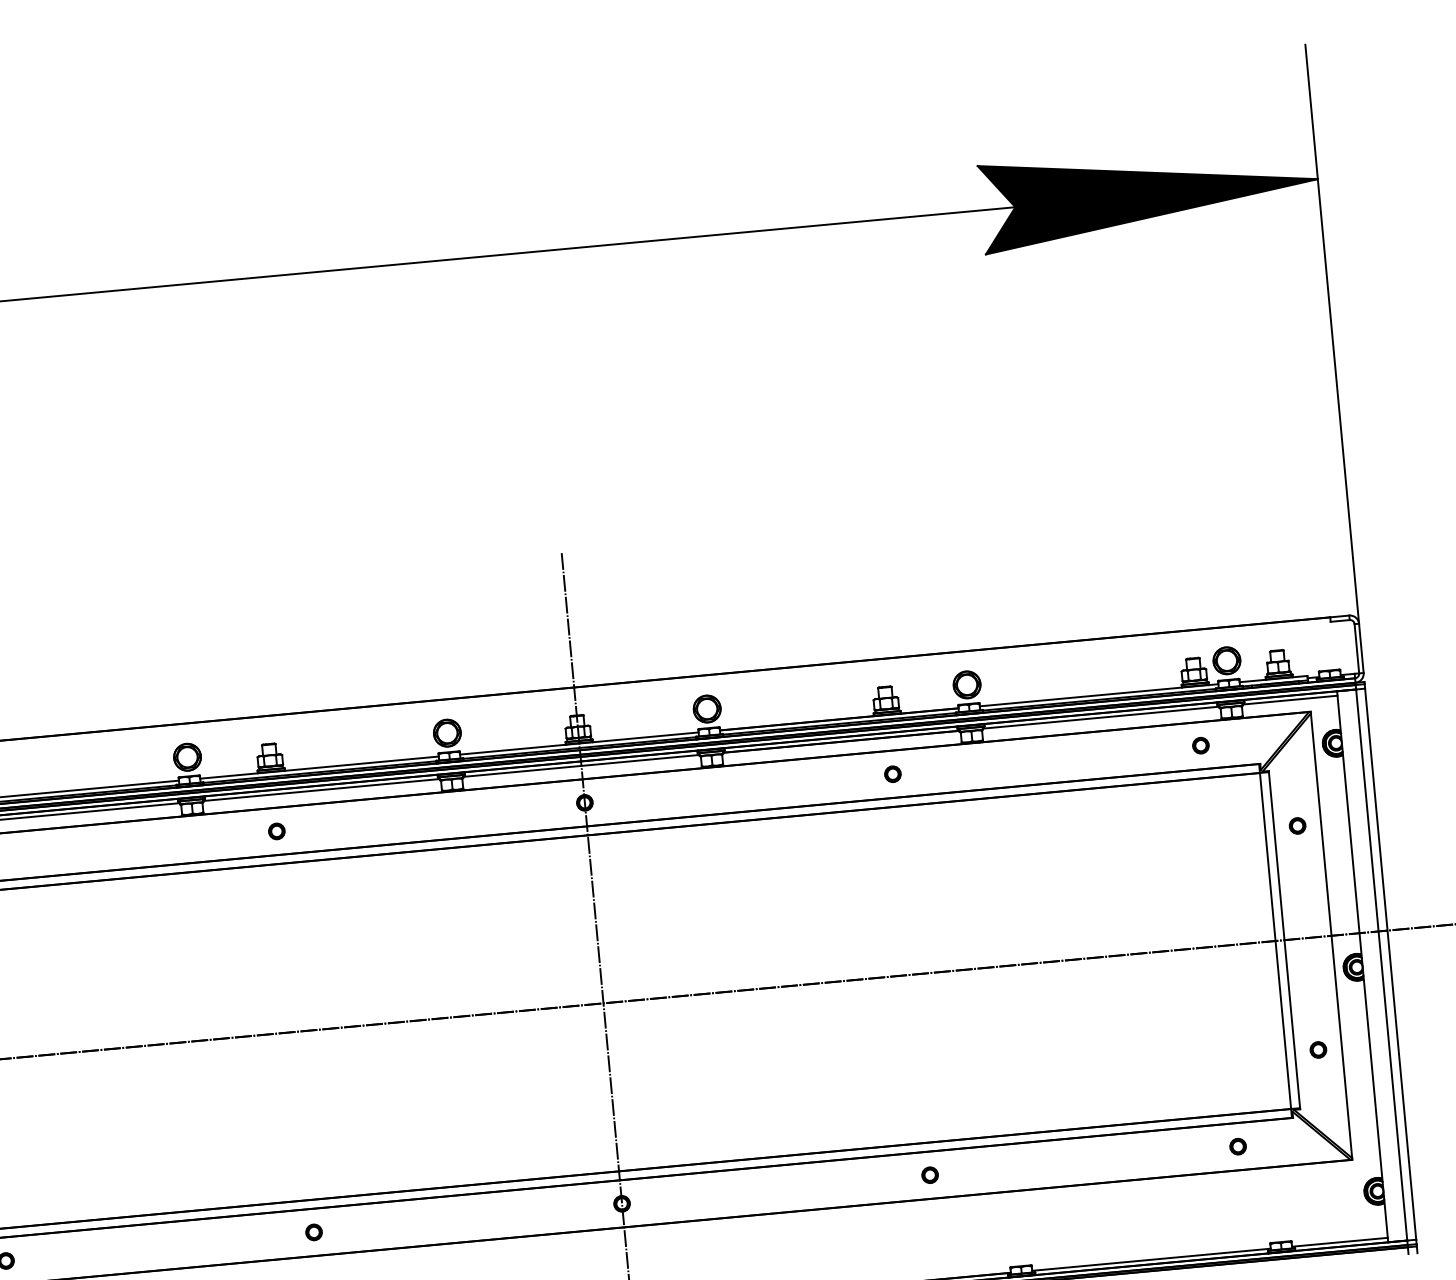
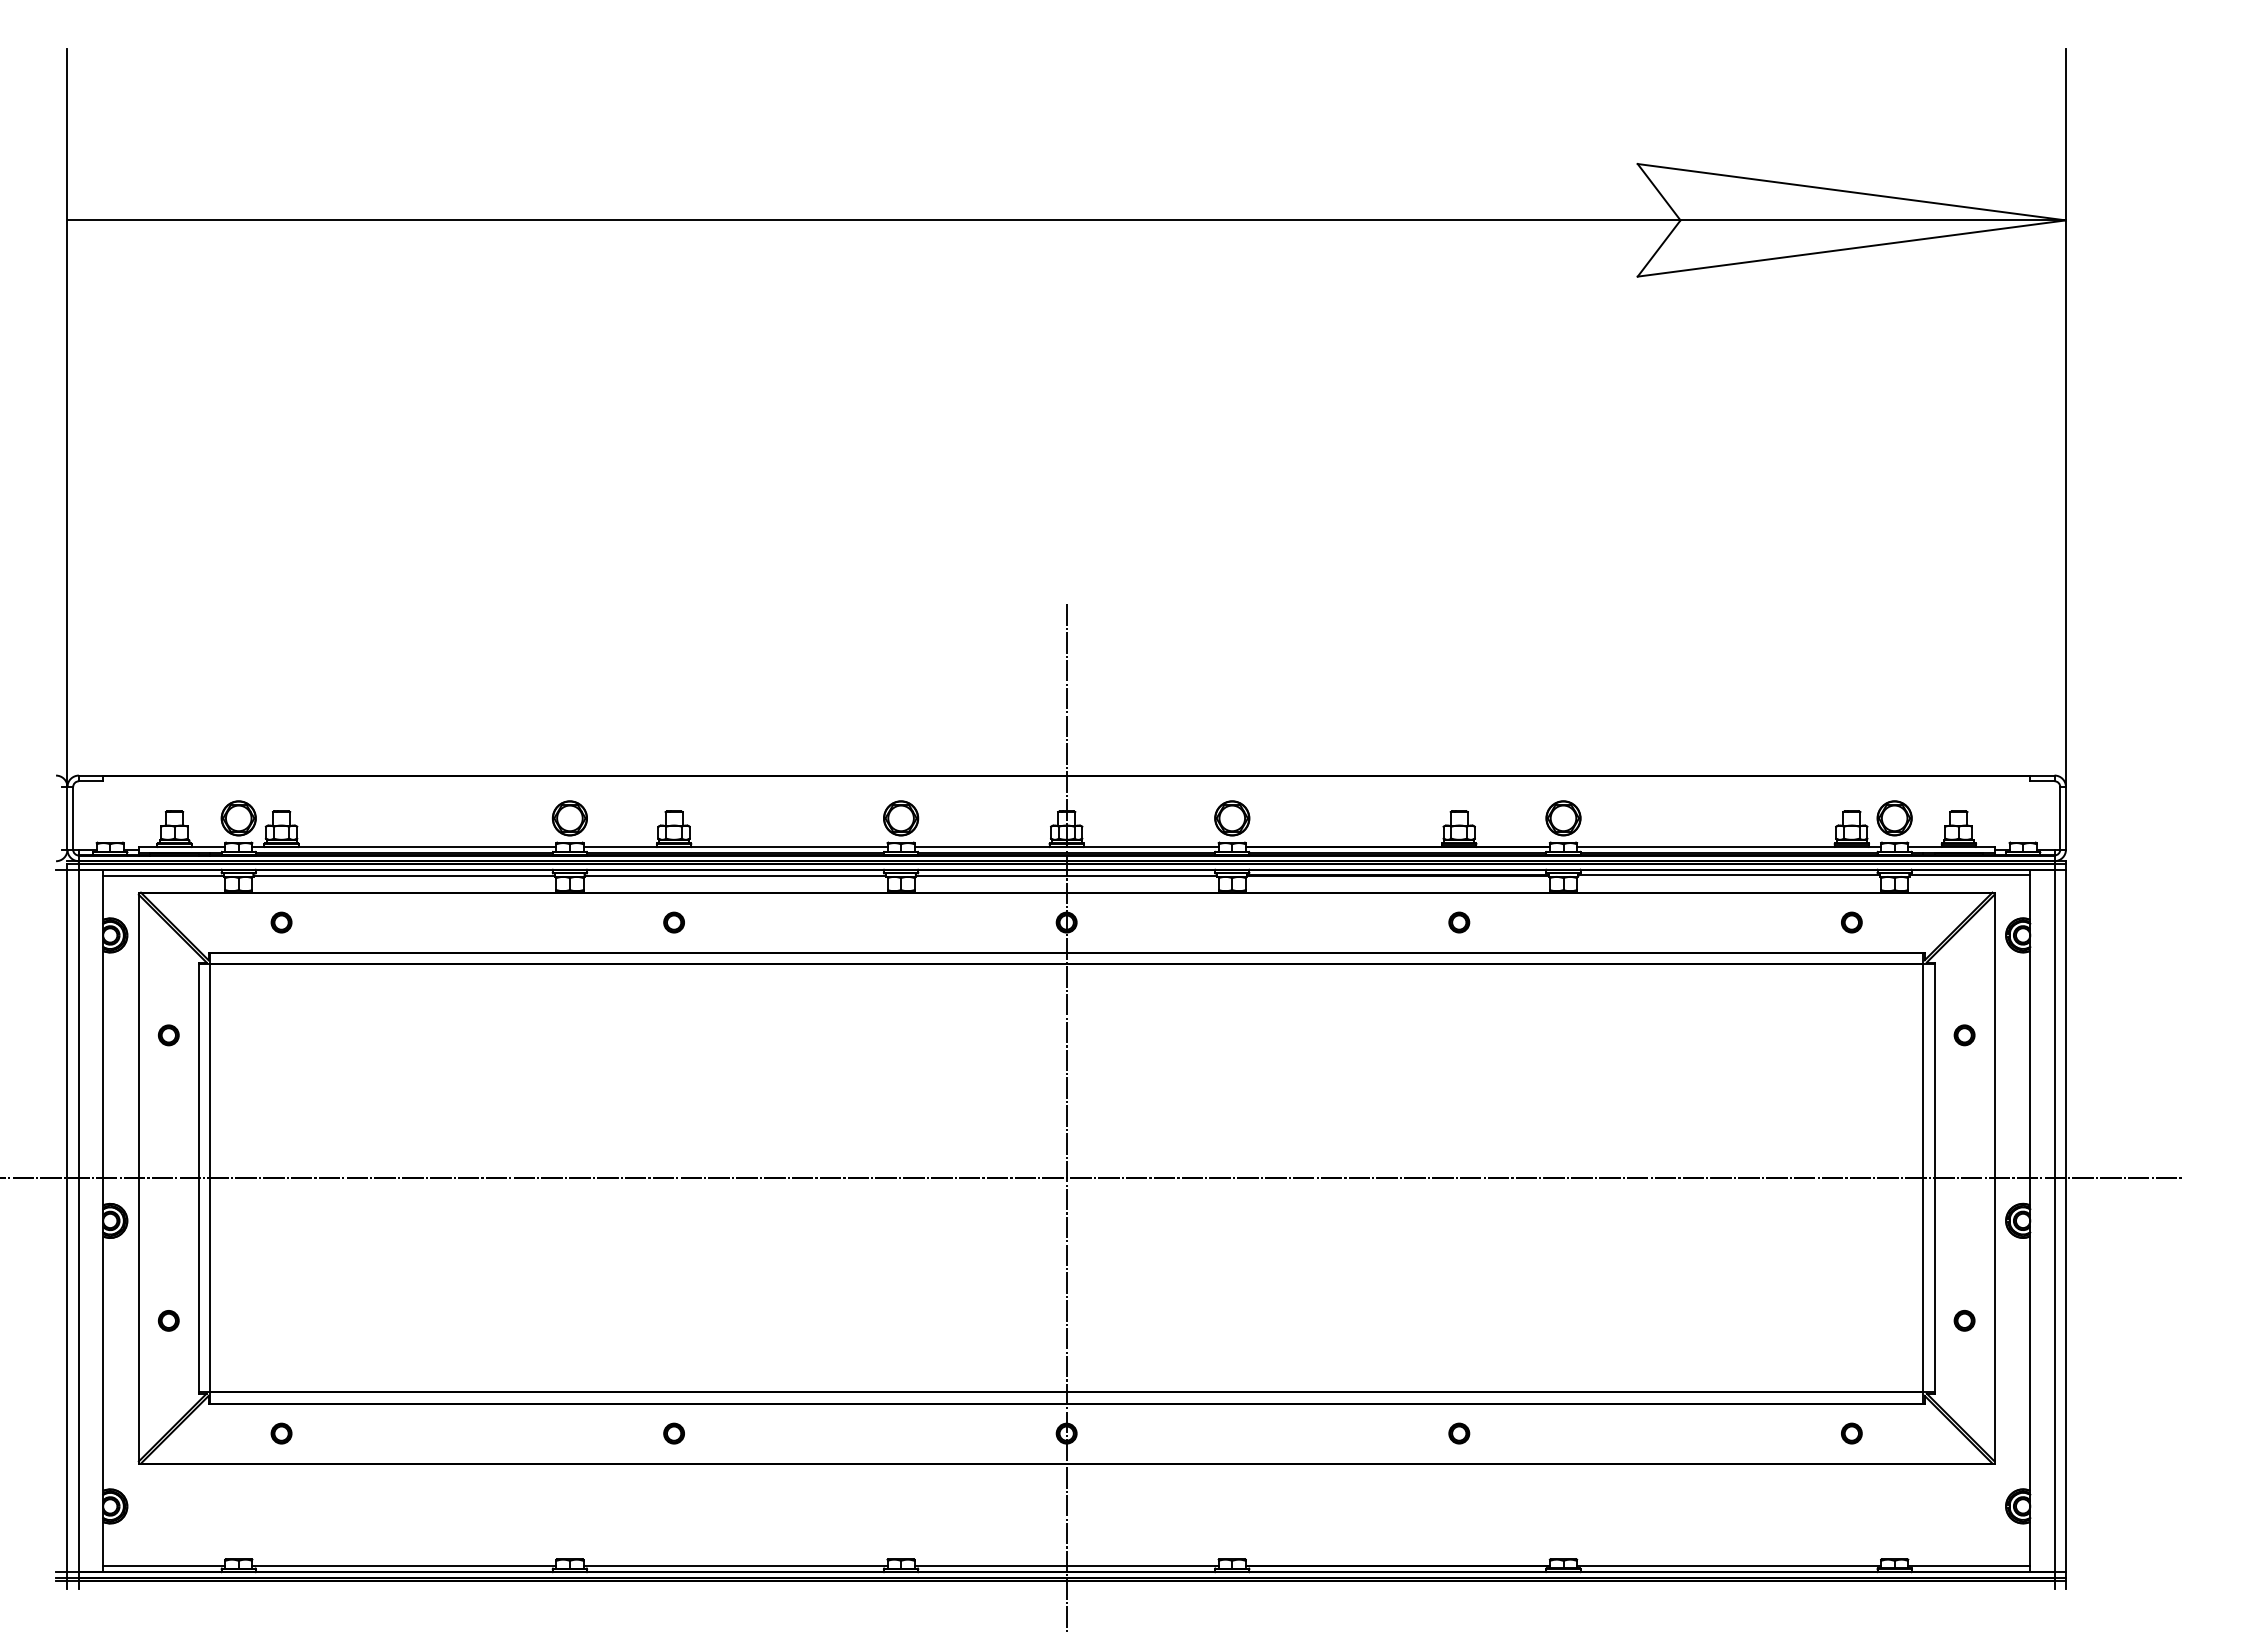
fill: (1149, 194) -> (1851, 220), removed

